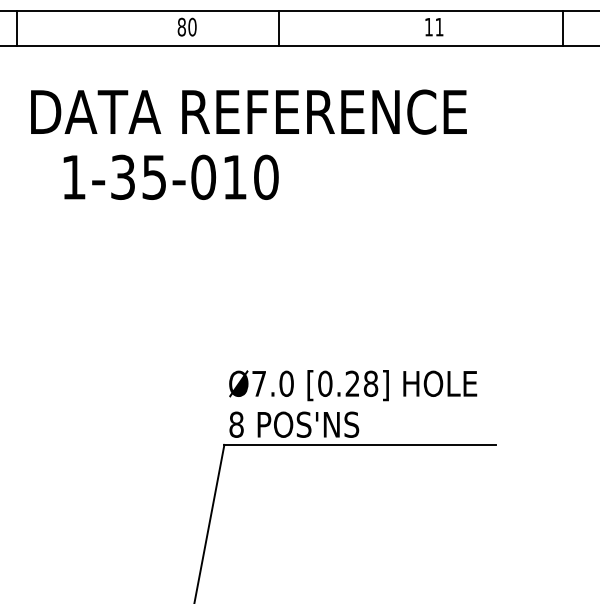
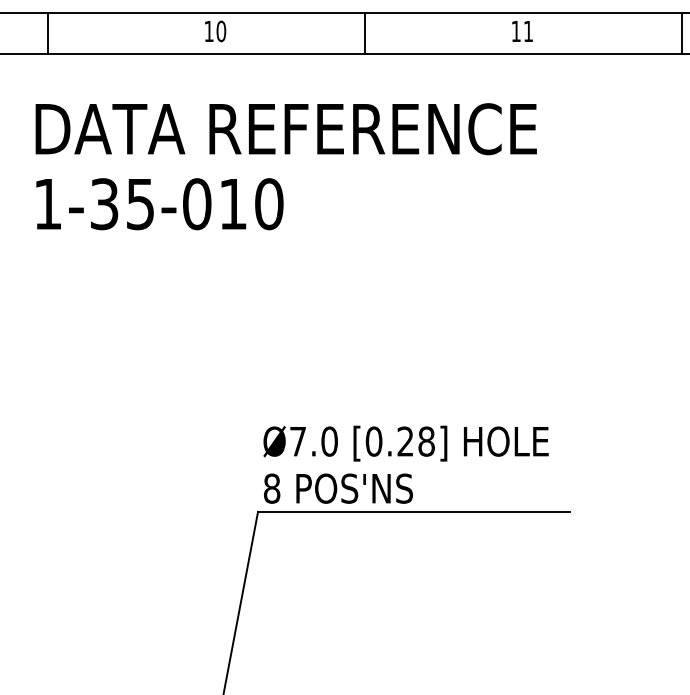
text: (181, 27) -> (208, 31), 80 -> 10
text: (434, 27) -> (522, 31), moved
line: (16, 28) -> (48, 32), moved
line: (279, 28) -> (365, 32), moved
line: (563, 28) -> (682, 32), moved
text: (170, 177) -> (159, 204), moved

